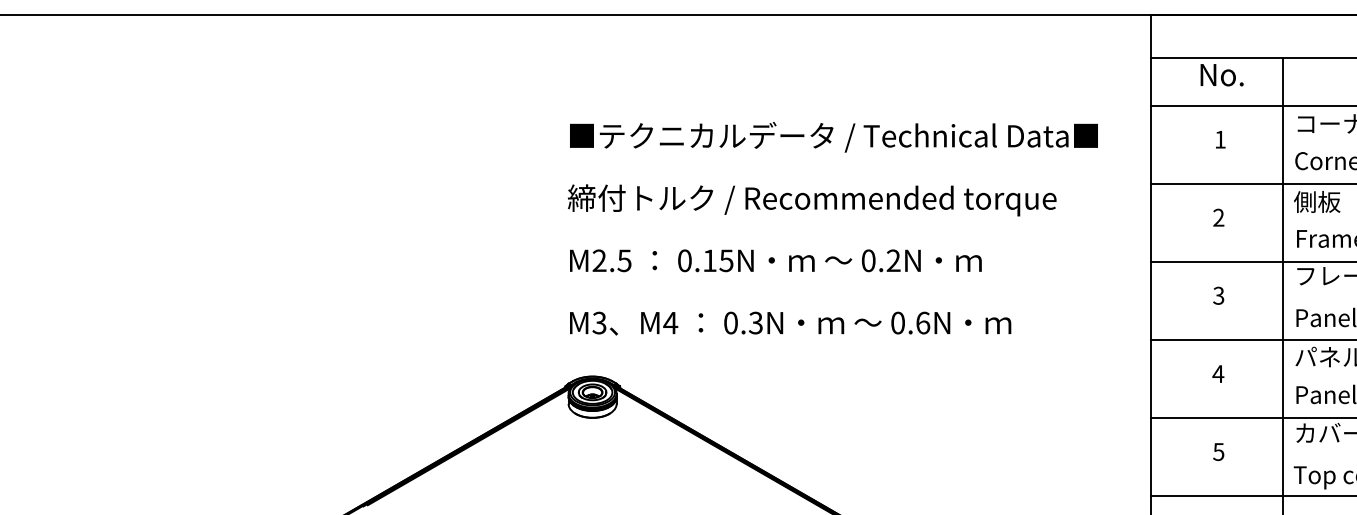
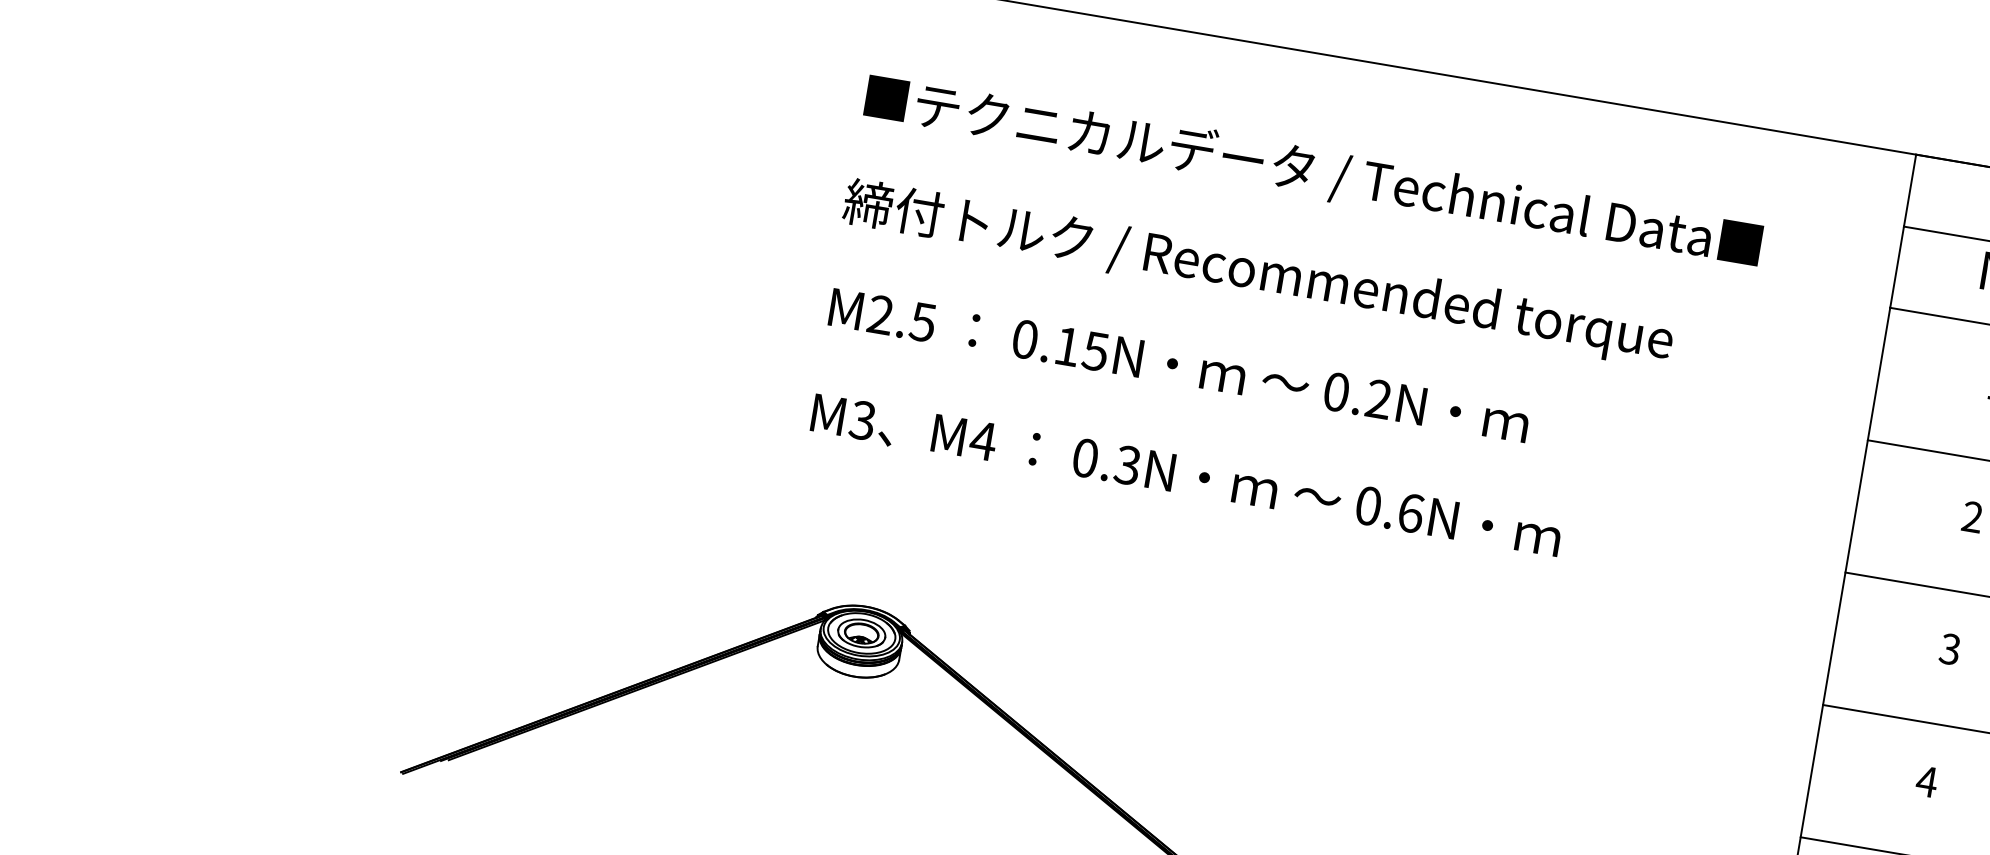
text: (832, 228) -> (1284, 327), moved

